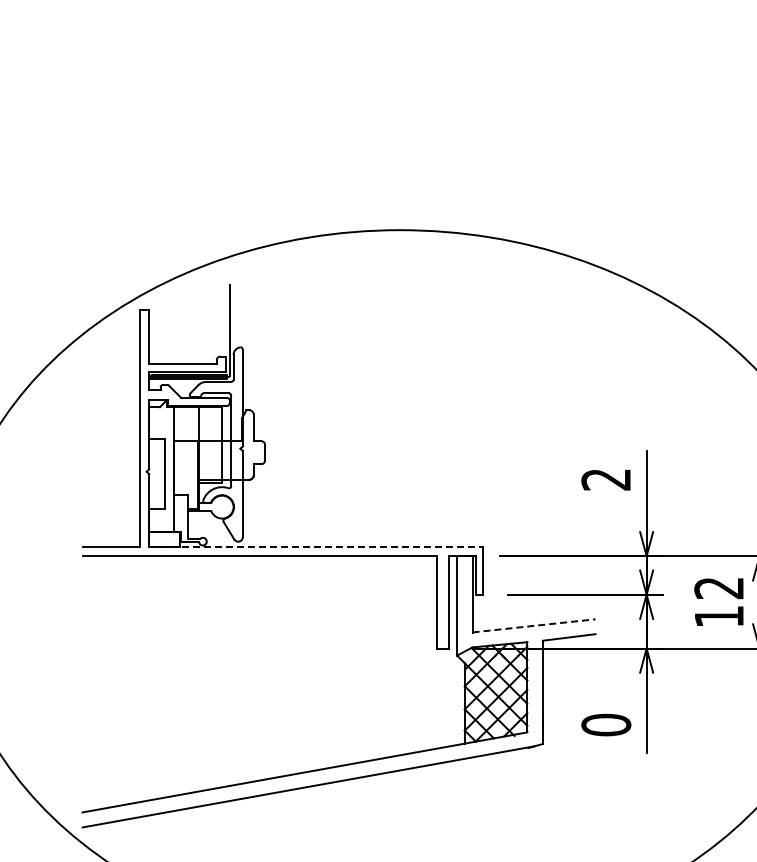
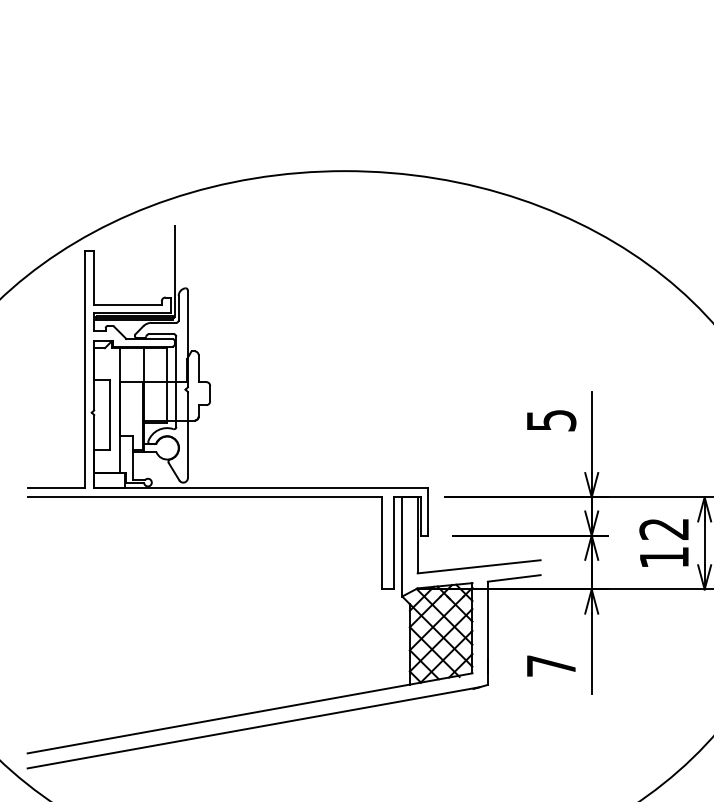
text: (606, 479) -> (551, 420), 2 -> 5
line: (316, 547) -> (261, 488), dashed -> solid
line: (534, 625) -> (479, 566), dashed -> solid
text: (606, 724) -> (551, 665), 0 -> 7

